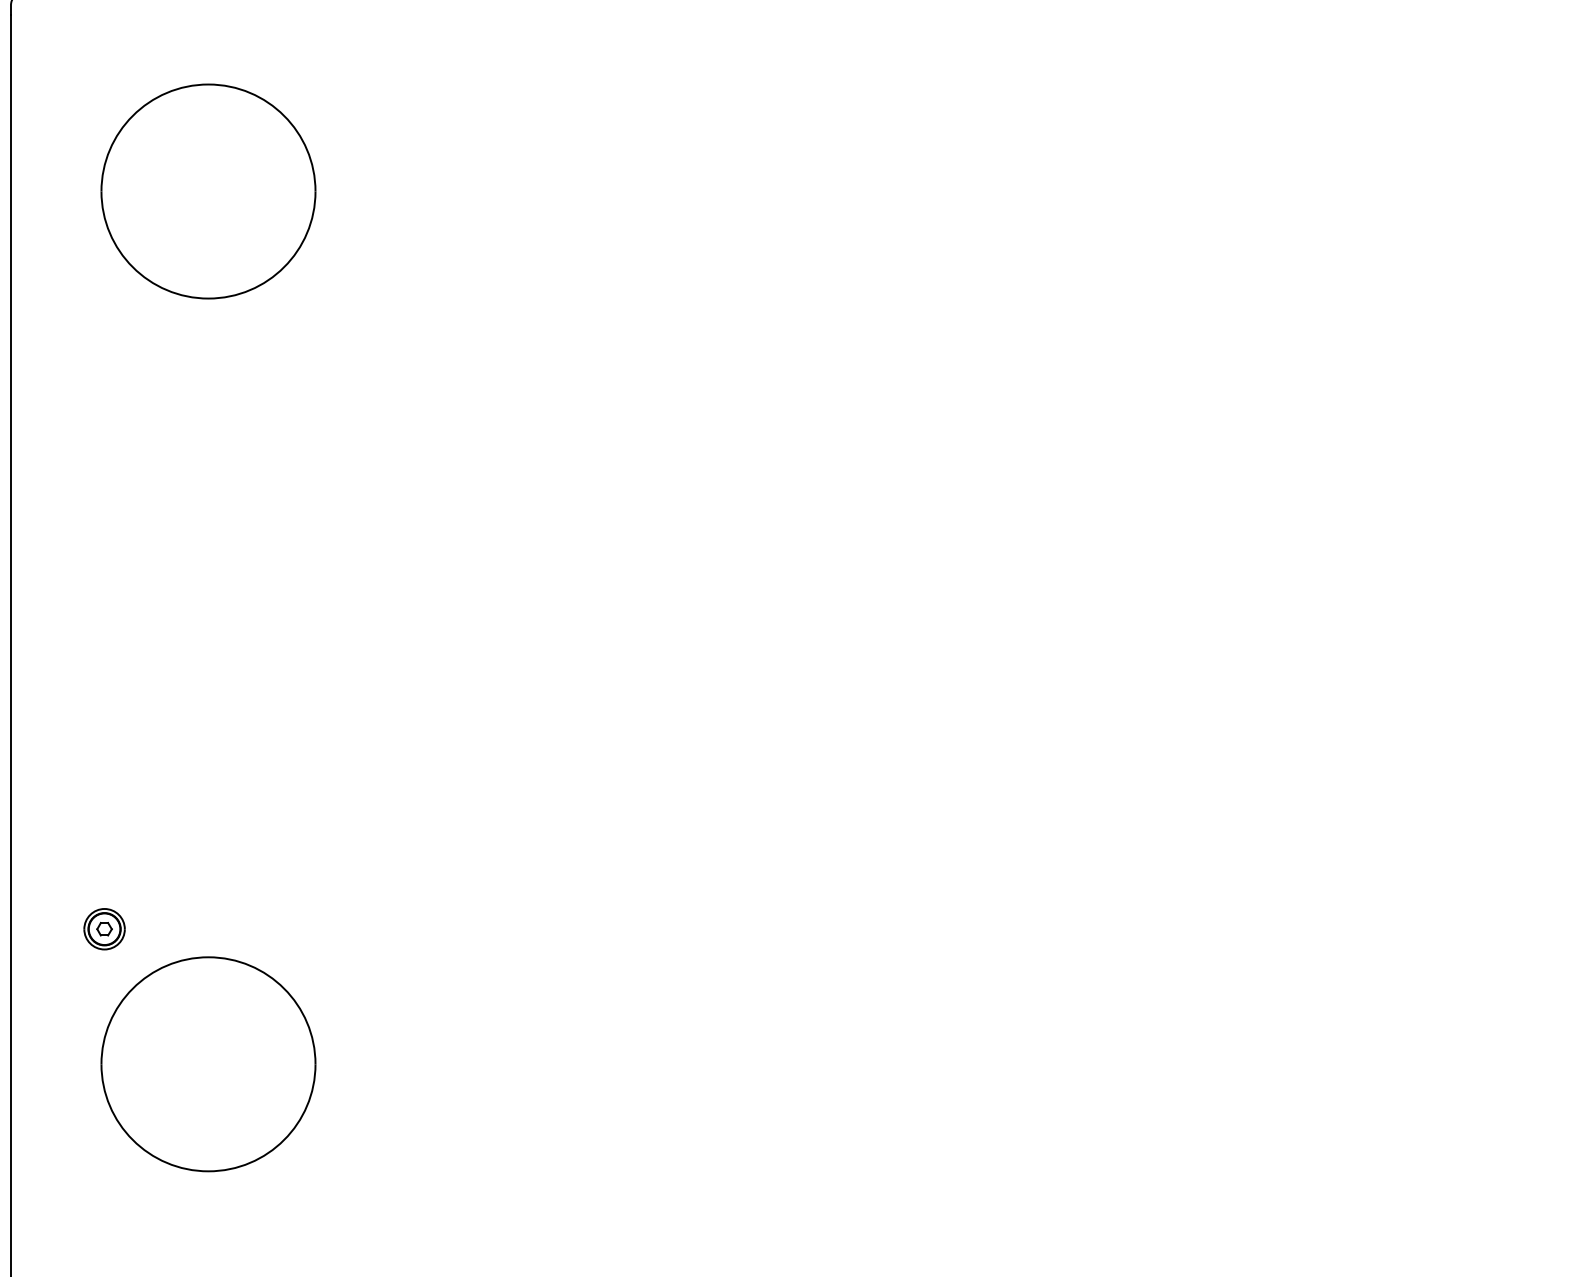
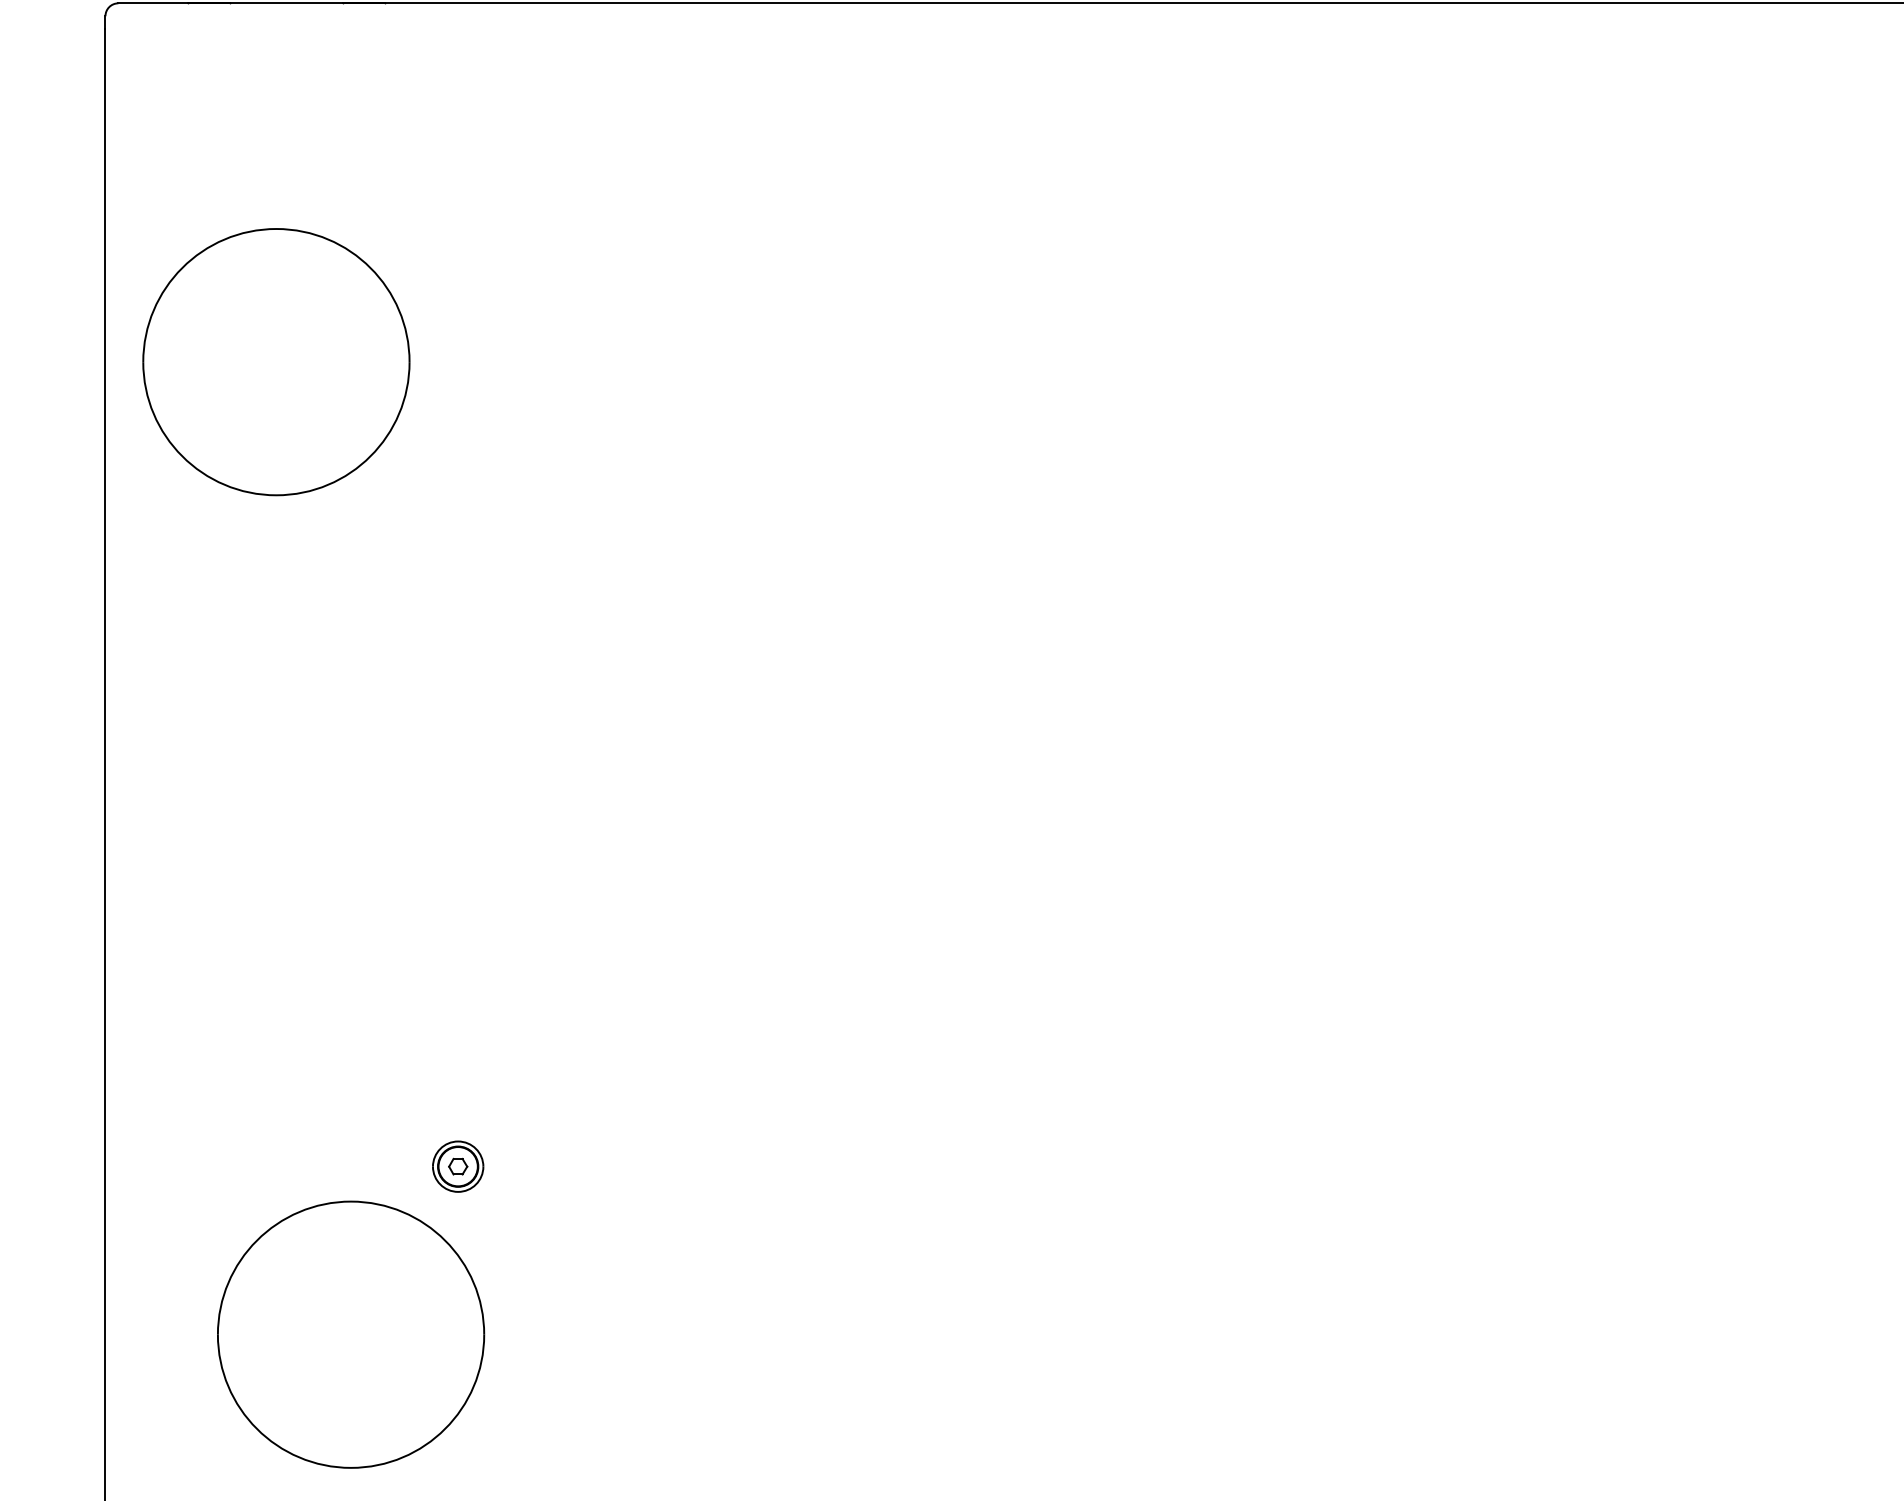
part: (208, 191) -> (276, 362), moved
part: (104, 929) -> (458, 1167), moved

